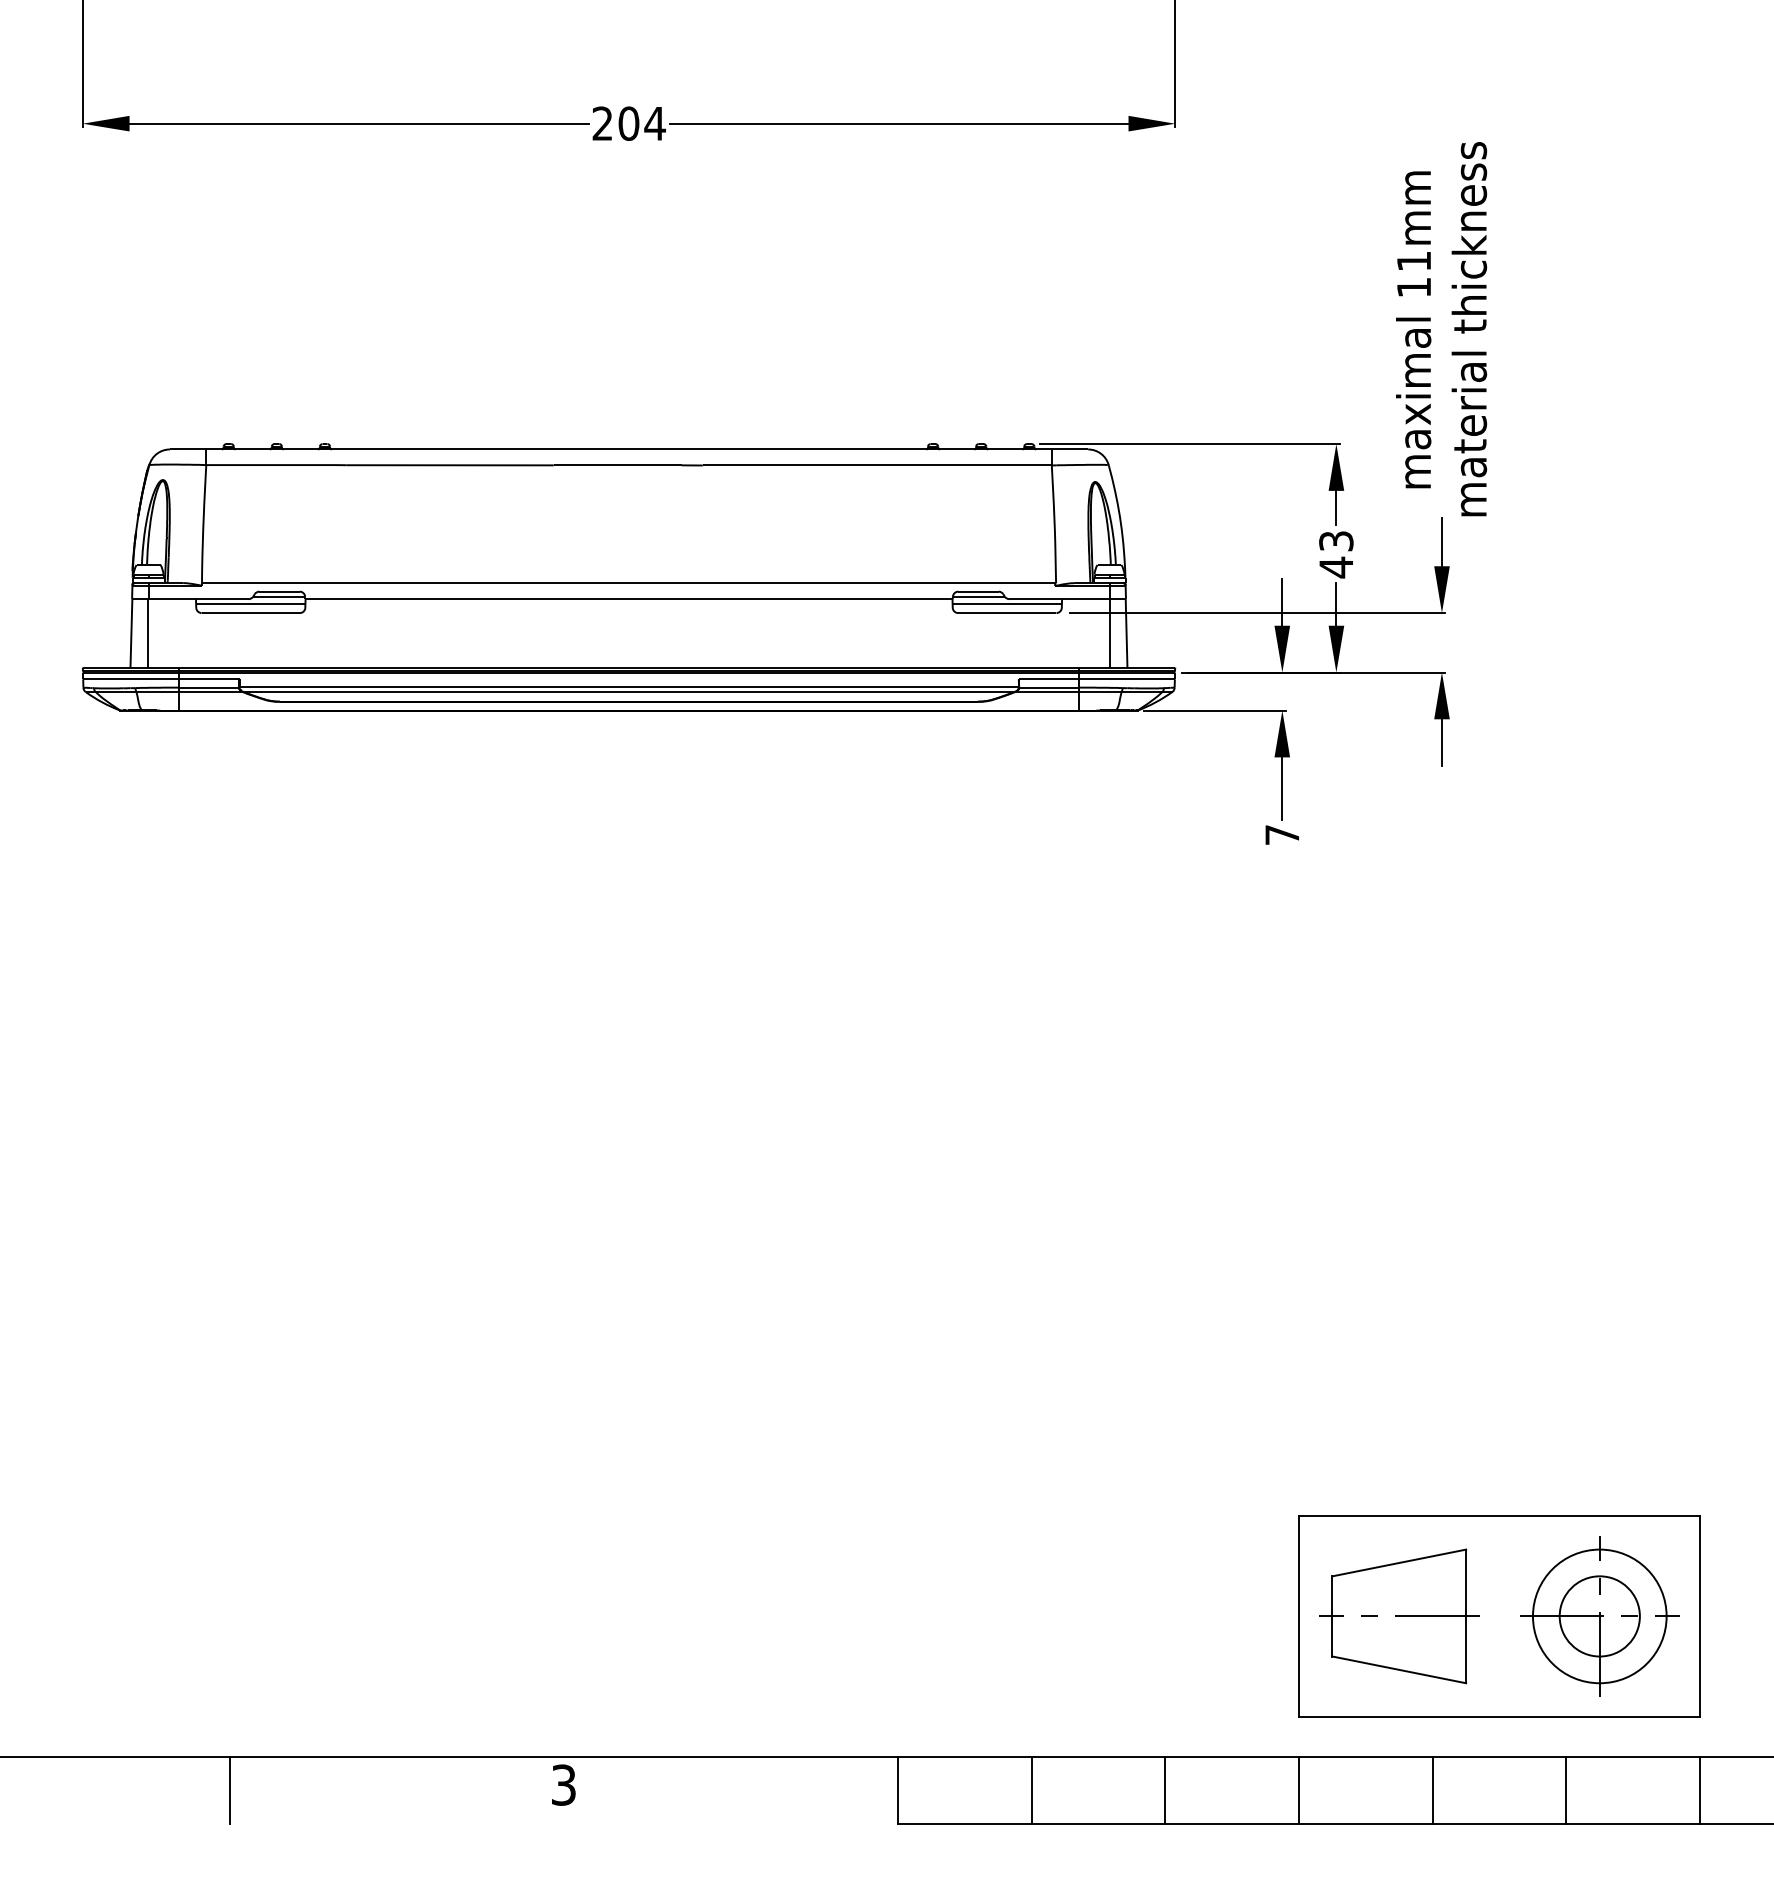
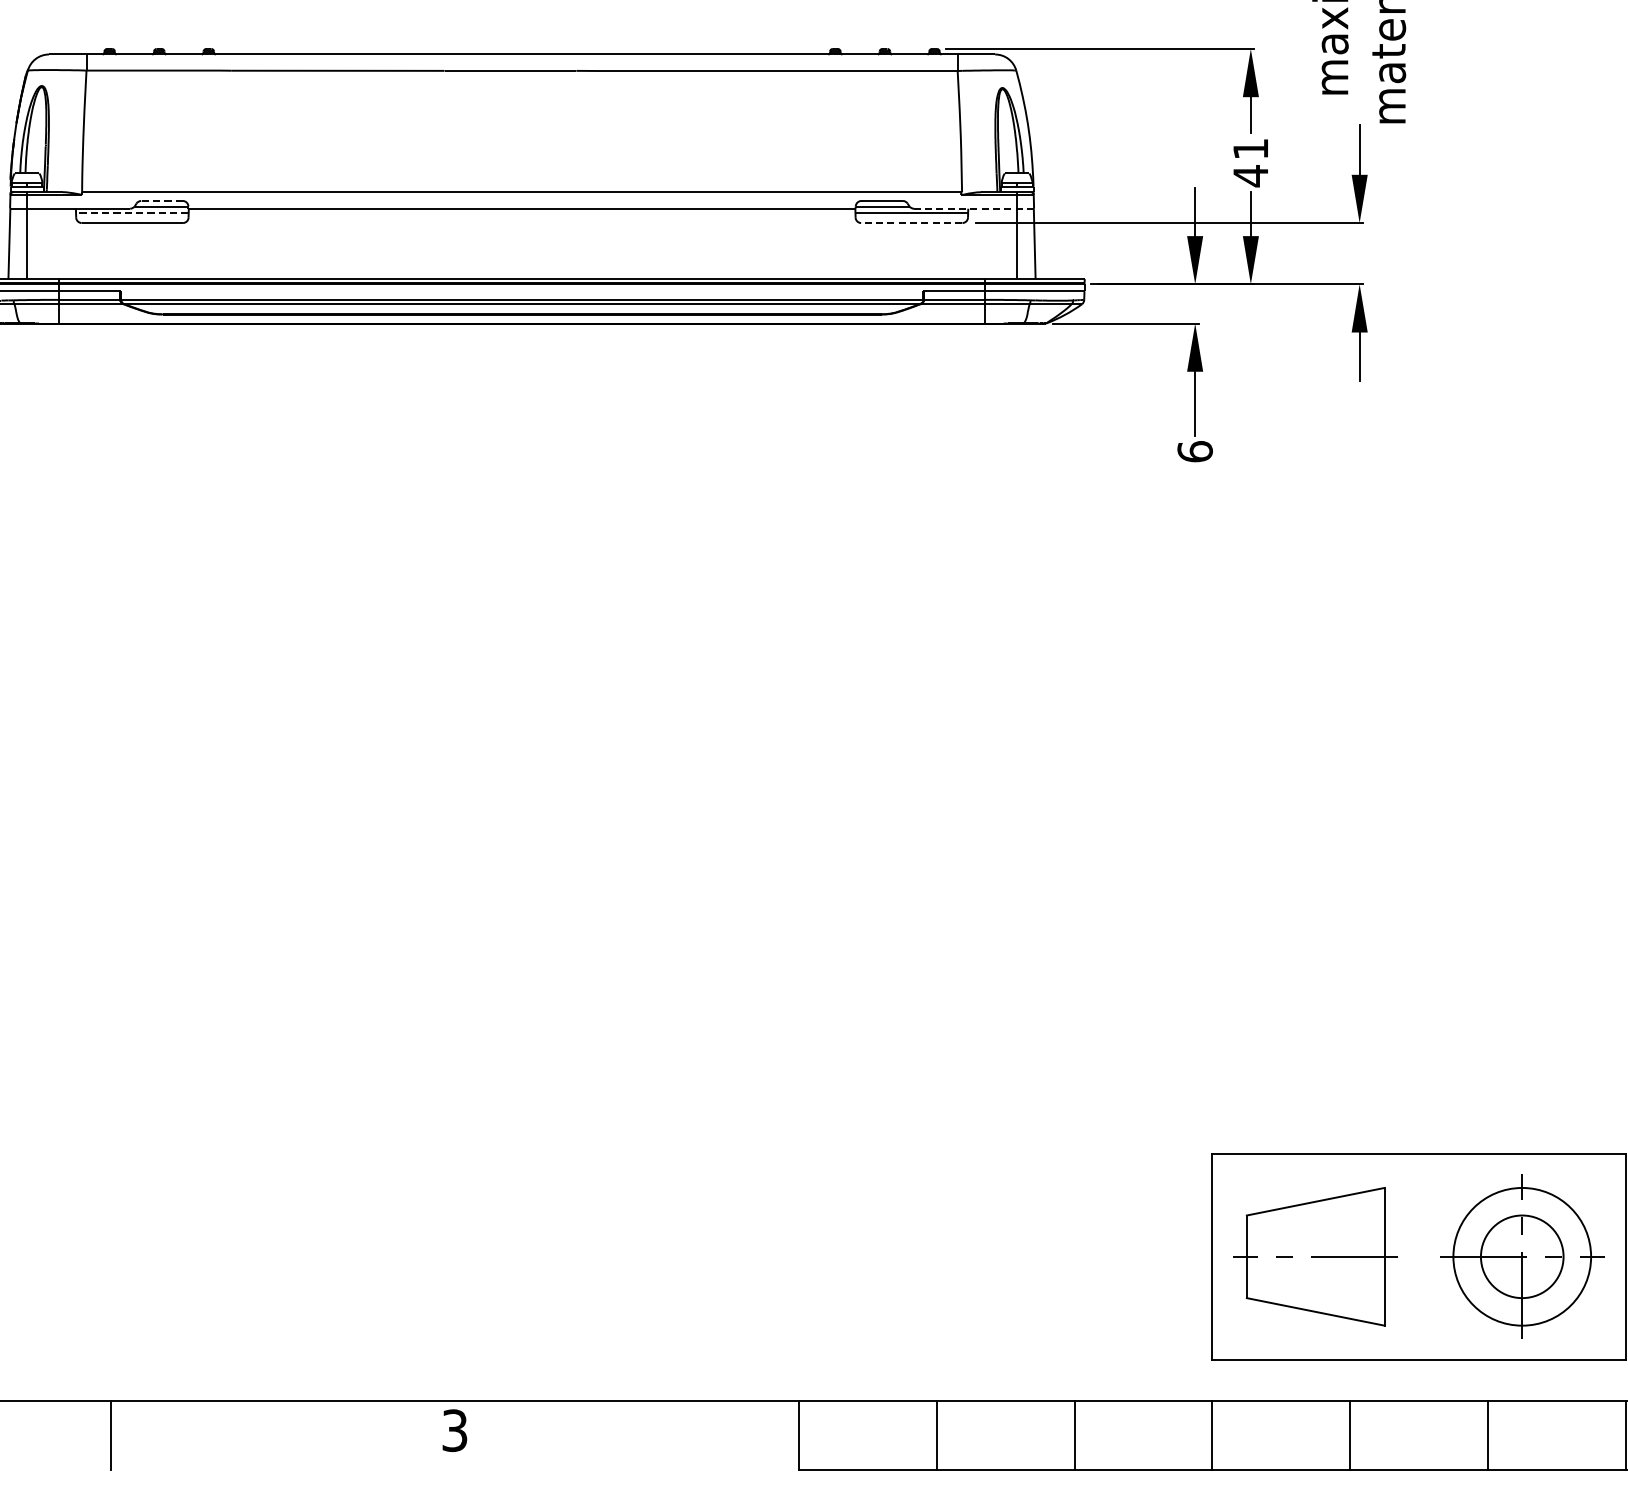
text: (1336, 541) -> (1250, 149), 43 -> 41
line: (279, 591) -> (161, 200), solid -> dashed
line: (1067, 599) -> (973, 209), solid -> dashed
line: (250, 603) -> (132, 213), solid -> dashed
line: (1006, 613) -> (910, 223), solid -> dashed
text: (1282, 834) -> (1195, 451), 7 -> 6

